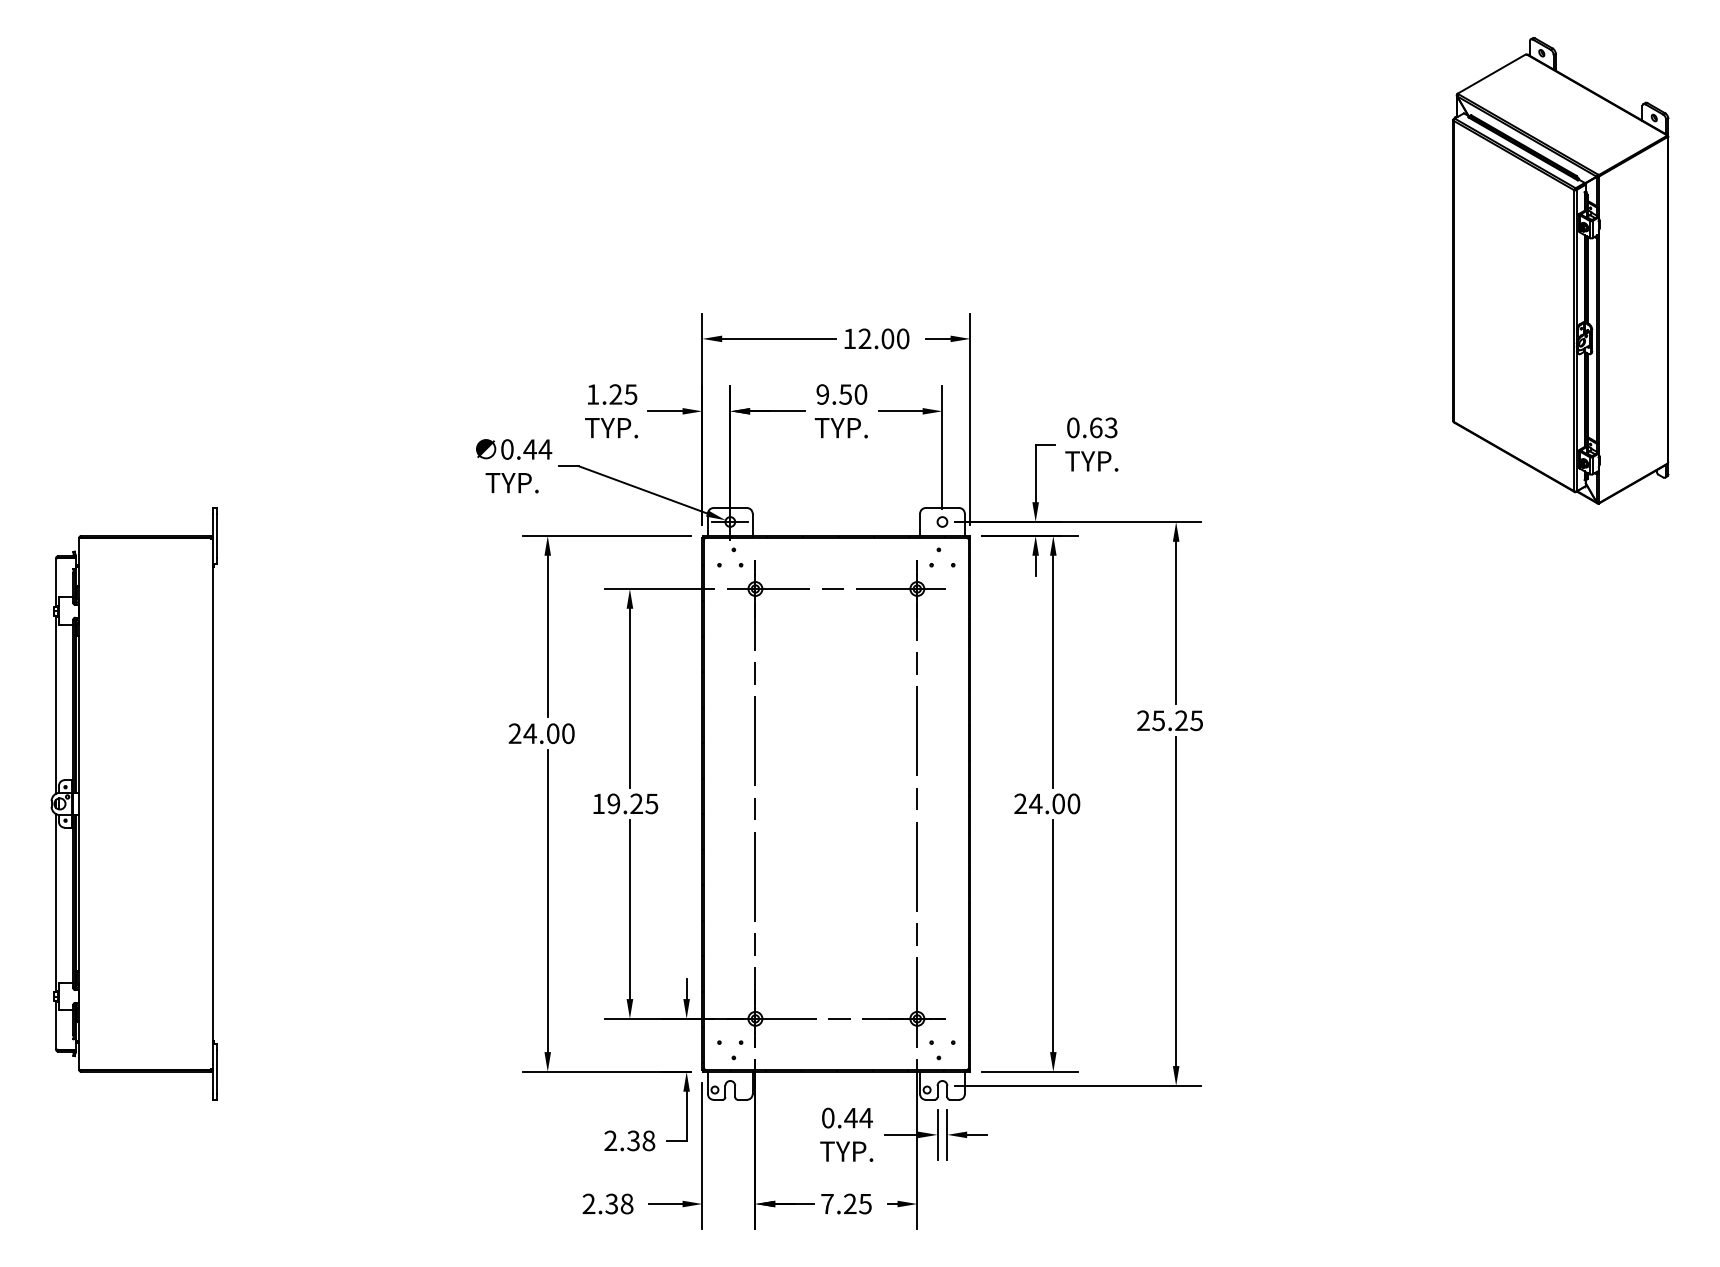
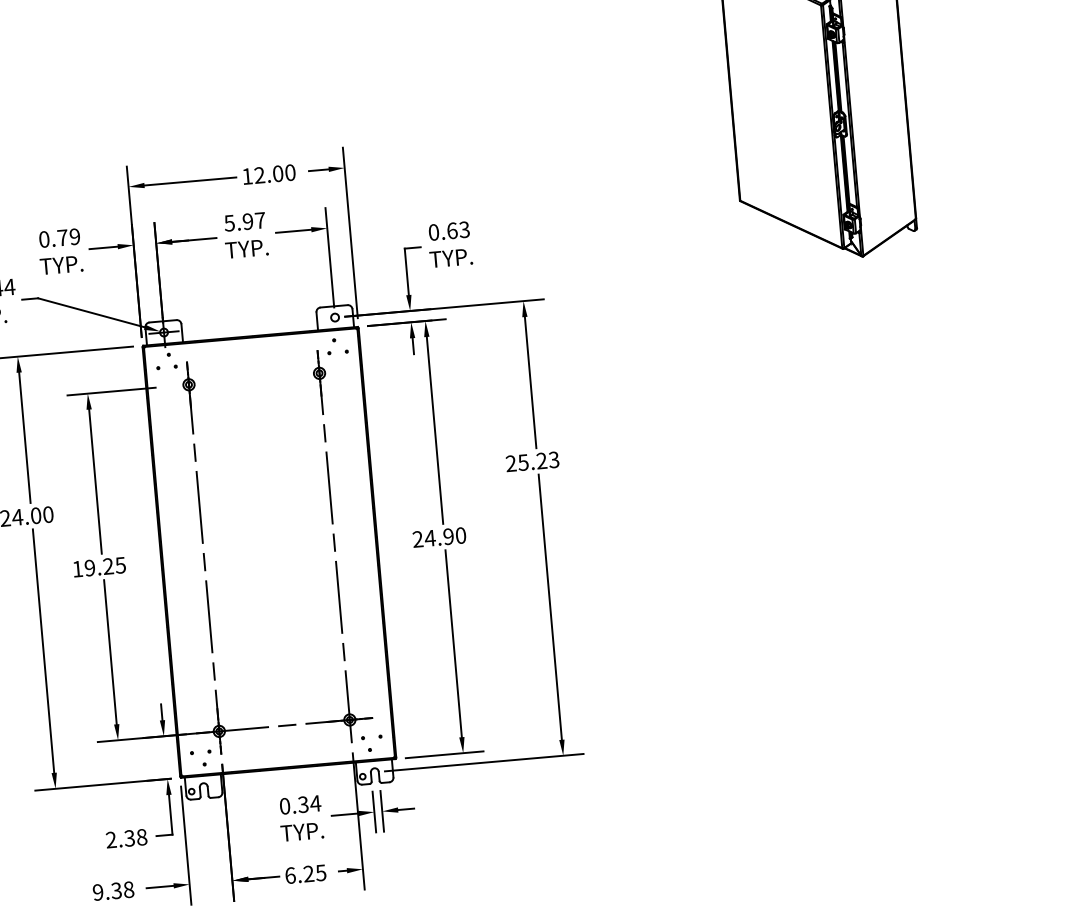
text: (611, 394) -> (59, 238), 1.25 -> 0.79
text: (841, 394) -> (244, 221), 9.50 -> 5.97
line: (836, 589) -> (254, 379), removed
text: (1196, 720) -> (553, 459), 25.25 -> 25.23
text: (1058, 803) -> (448, 536), 24.00 -> 24.90
text: (850, 1117) -> (302, 804), 0.44 -> 0.34
text: (827, 1203) -> (290, 875), 7.25 -> 6.25
text: (588, 1204) -> (97, 892), 2.38 -> 9.38

